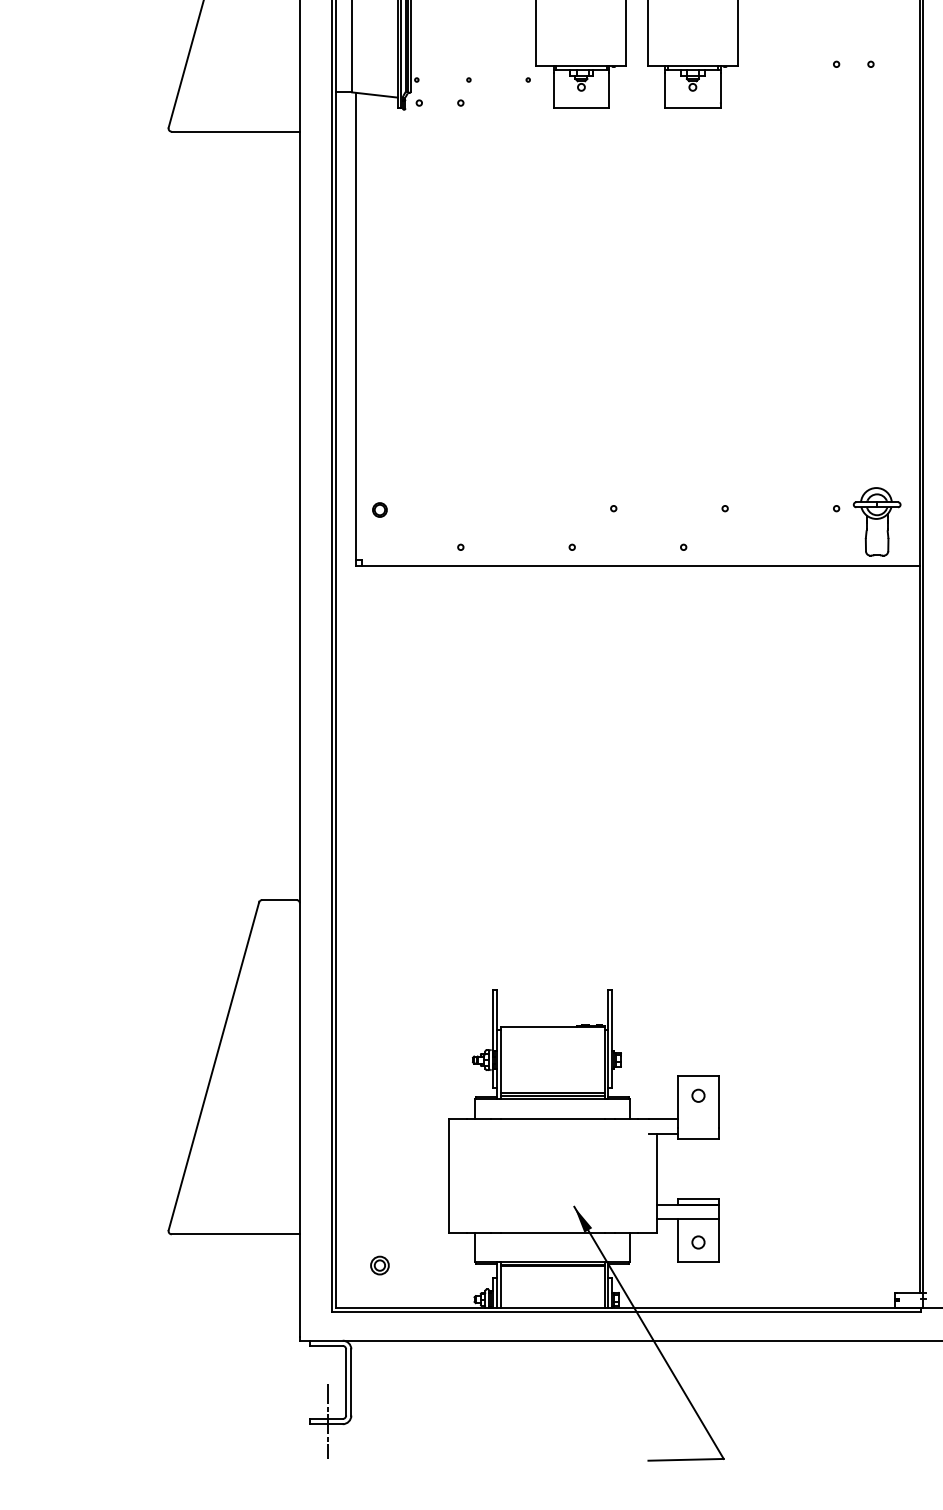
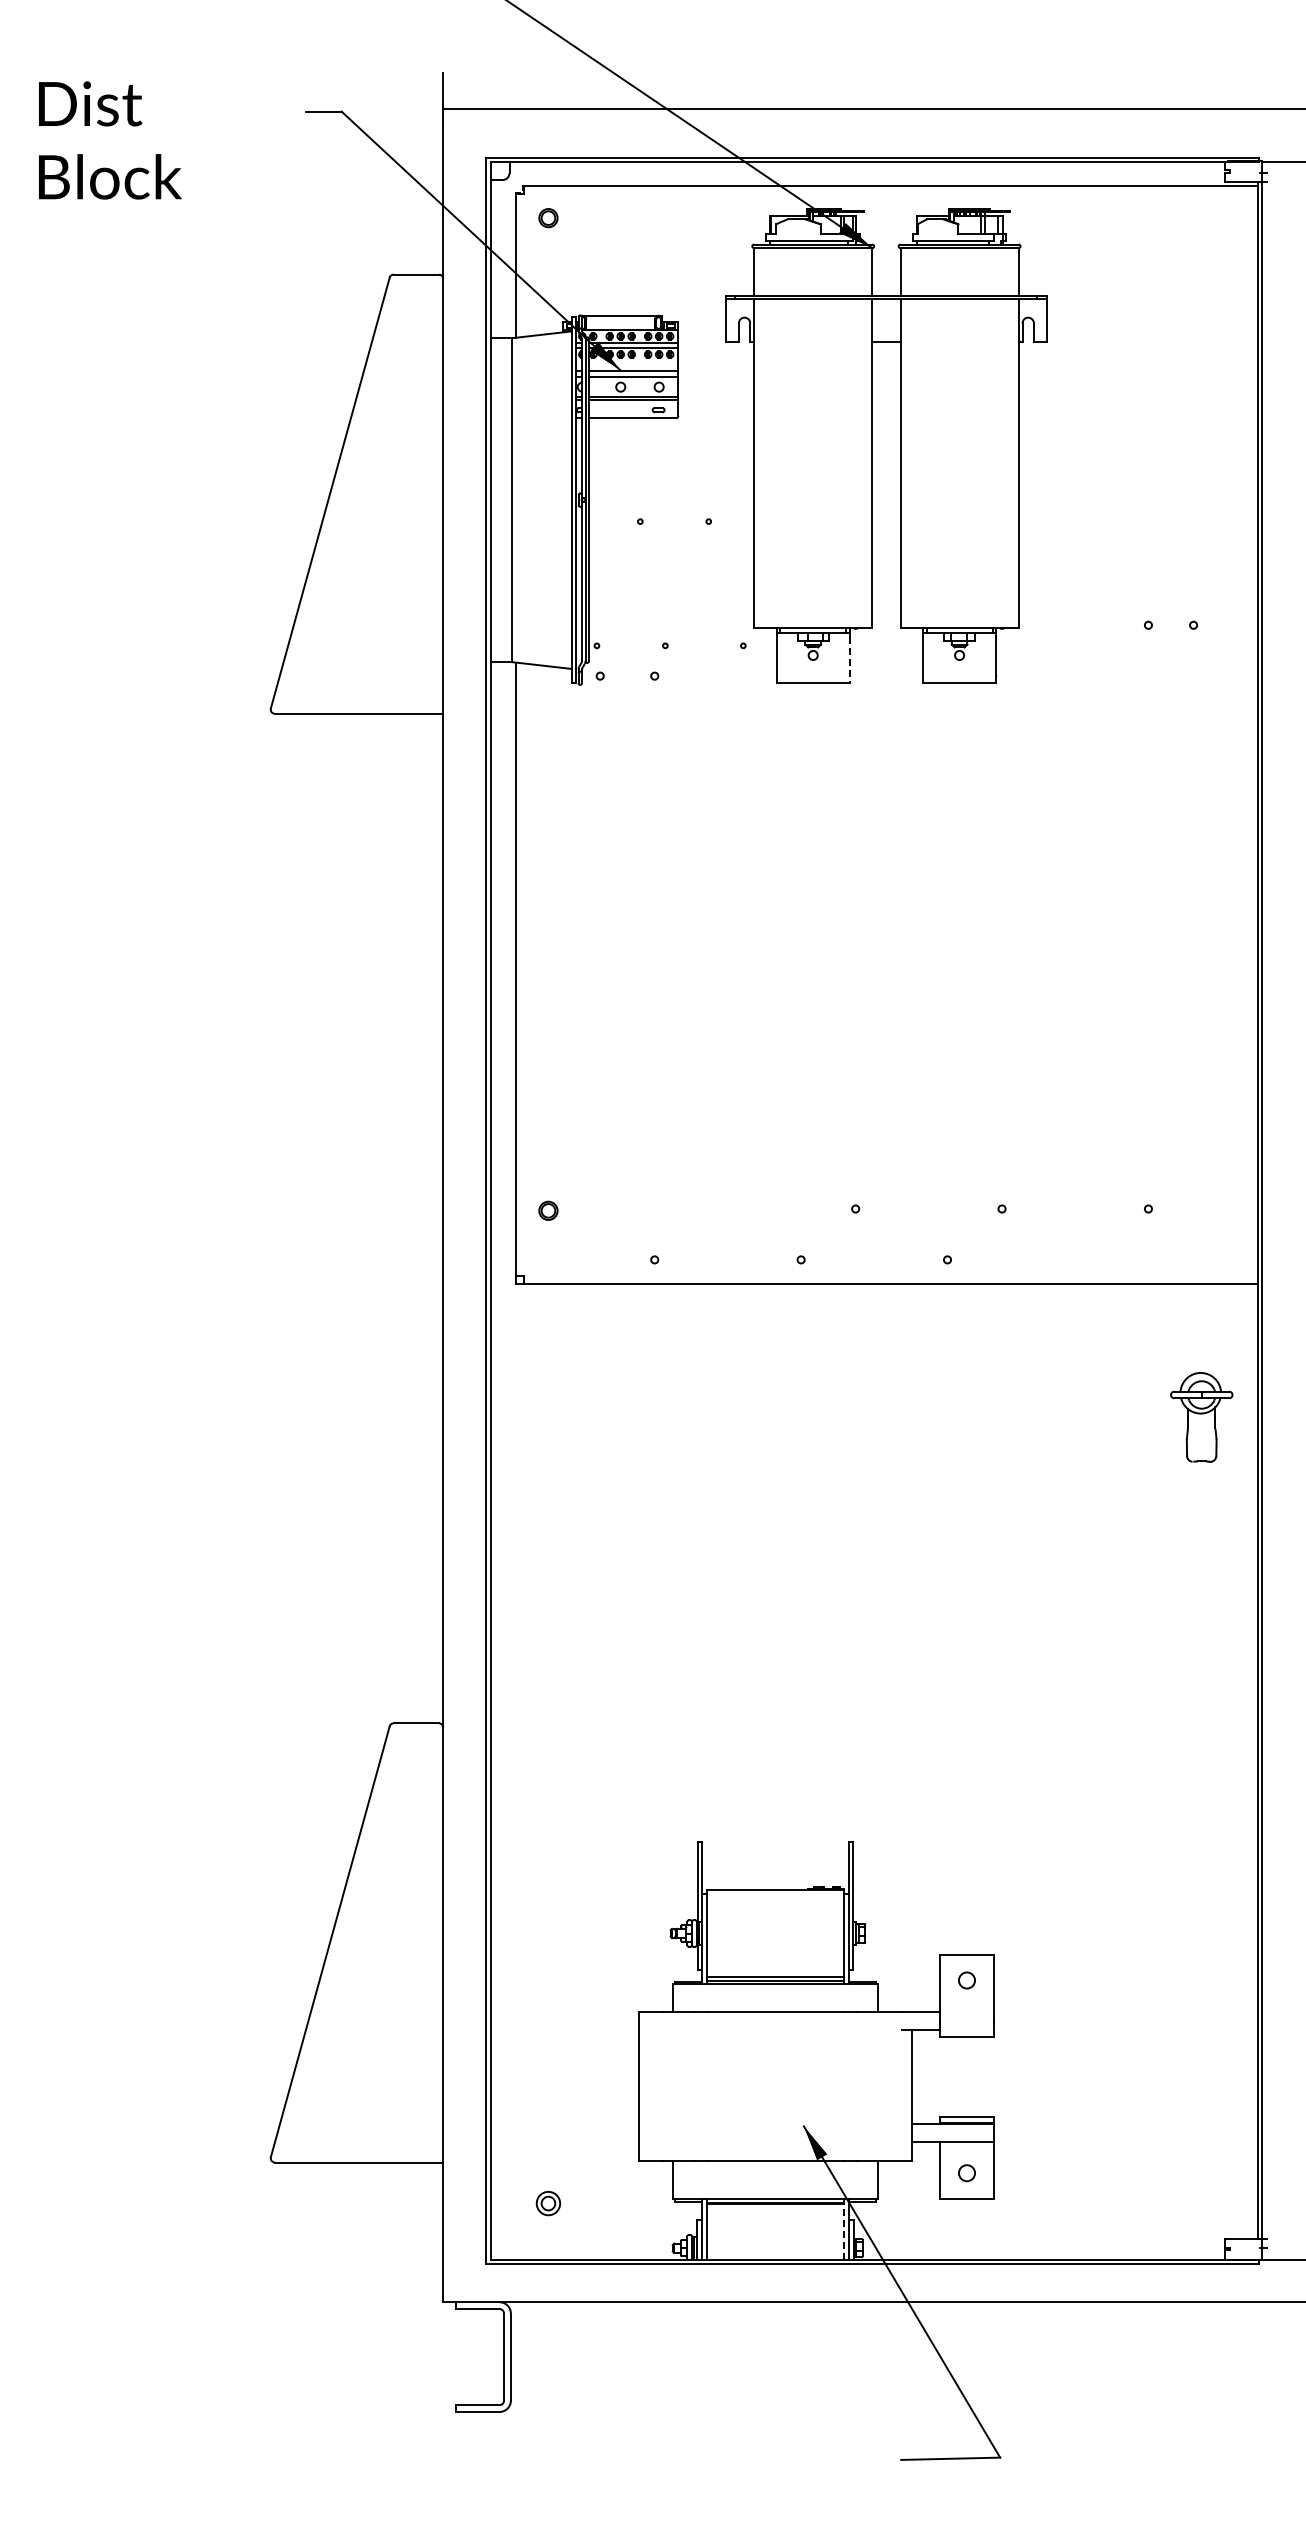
line: (609, 91) -> (849, 660), solid -> dashed
part: (876, 521) -> (1201, 1417), moved
line: (605, 1286) -> (844, 2231), solid -> dashed
line: (327, 1421) -> (479, 2408), removed

